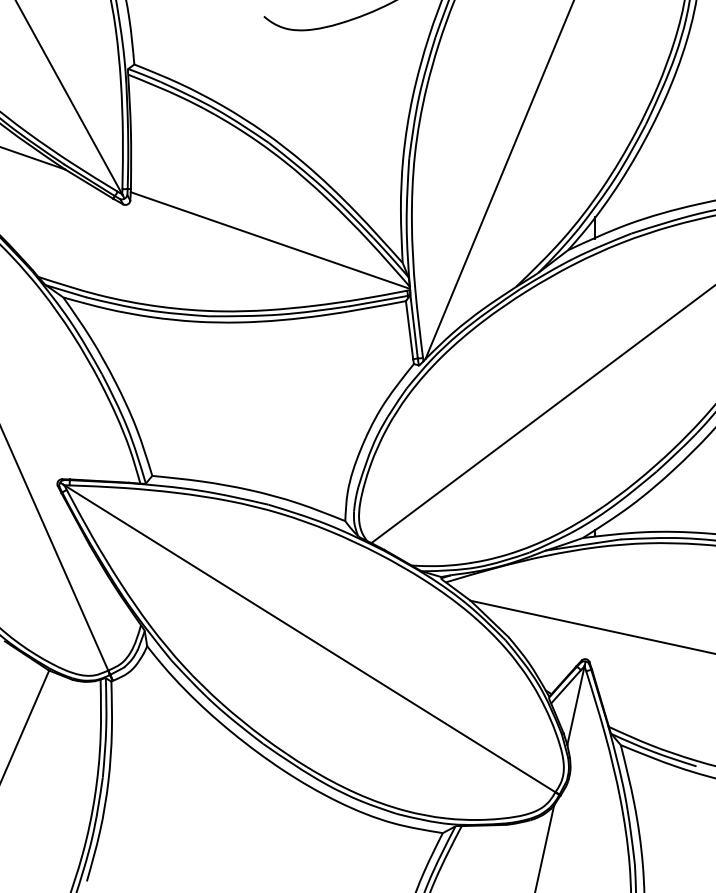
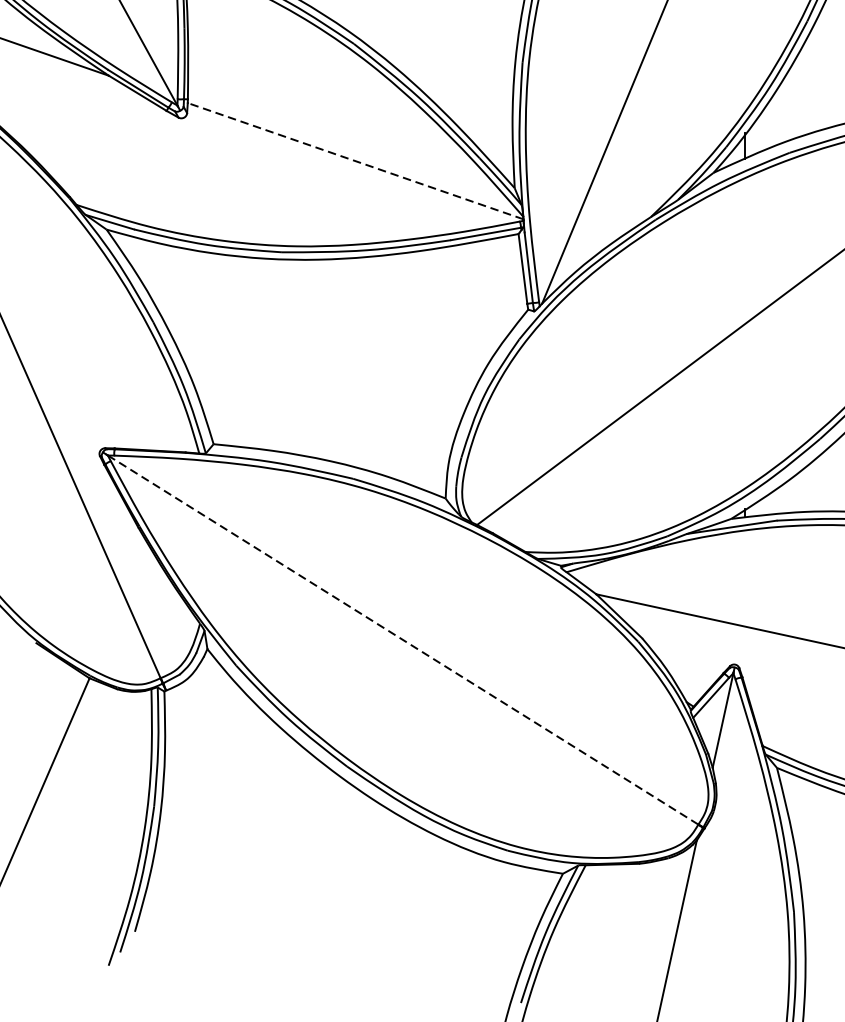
line: (270, 240) -> (355, 161), solid -> dashed
line: (309, 638) -> (402, 639), solid -> dashed

